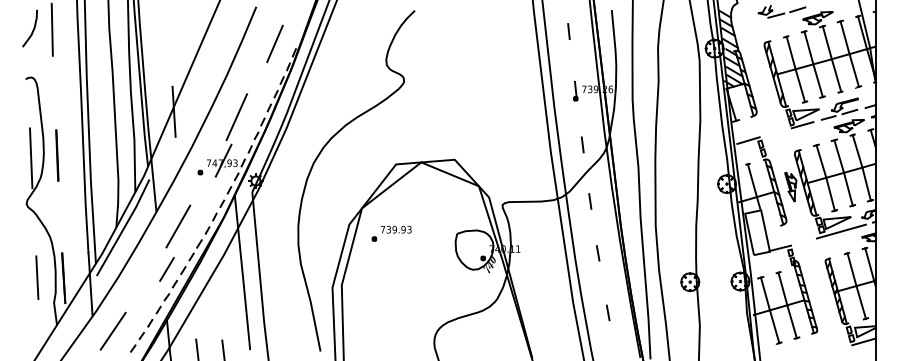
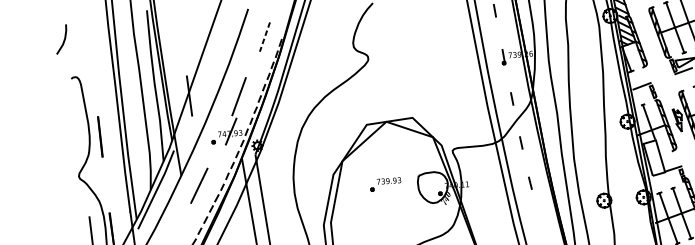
line: (32, 29) -> (63, 40), moved
line: (51, 29) -> (88, 38), removed
line: (275, 43) -> (265, 36), solid -> dashed
line: (31, 158) -> (80, 140), removed
part: (391, 233) -> (385, 184), moved
line: (166, 269) -> (192, 220), removed
line: (607, 312) -> (541, 229), removed

